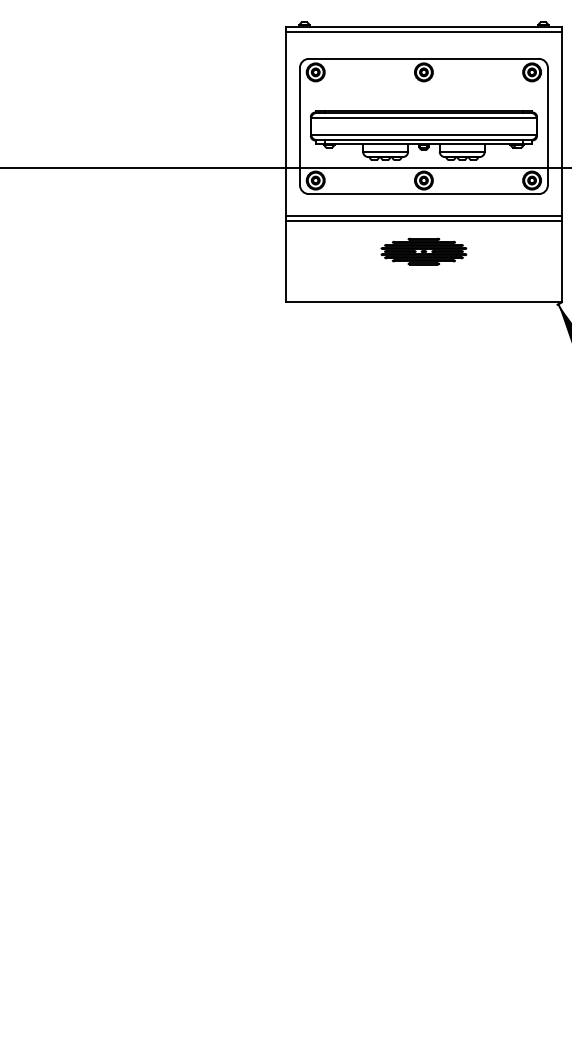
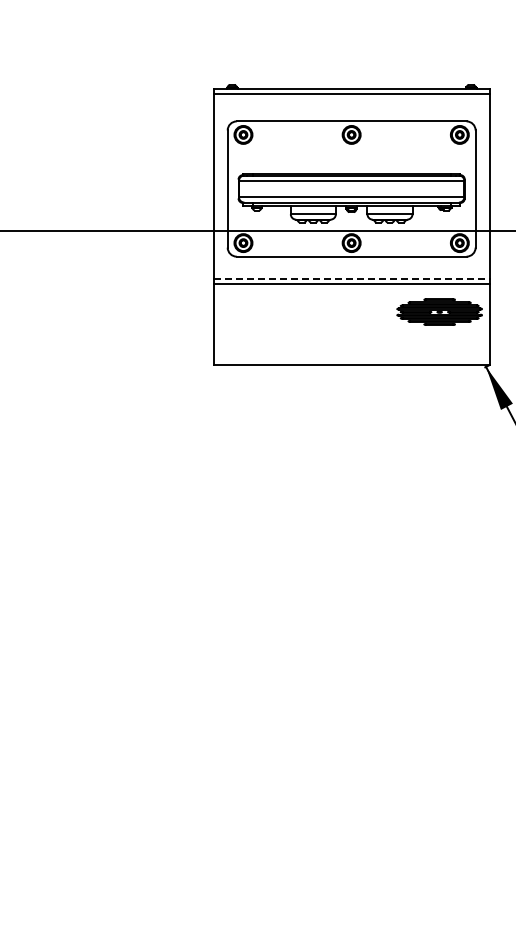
line: (423, 216) -> (351, 279), solid -> dashed
part: (423, 251) -> (439, 312), moved

